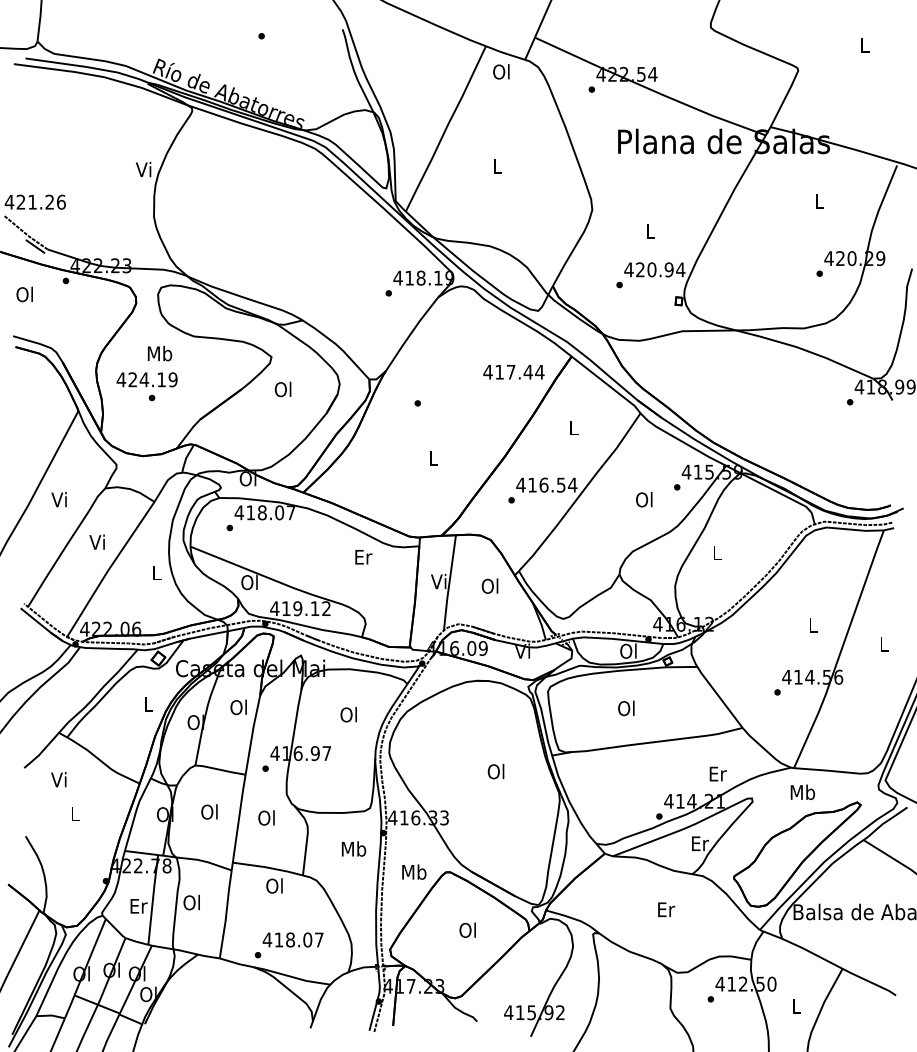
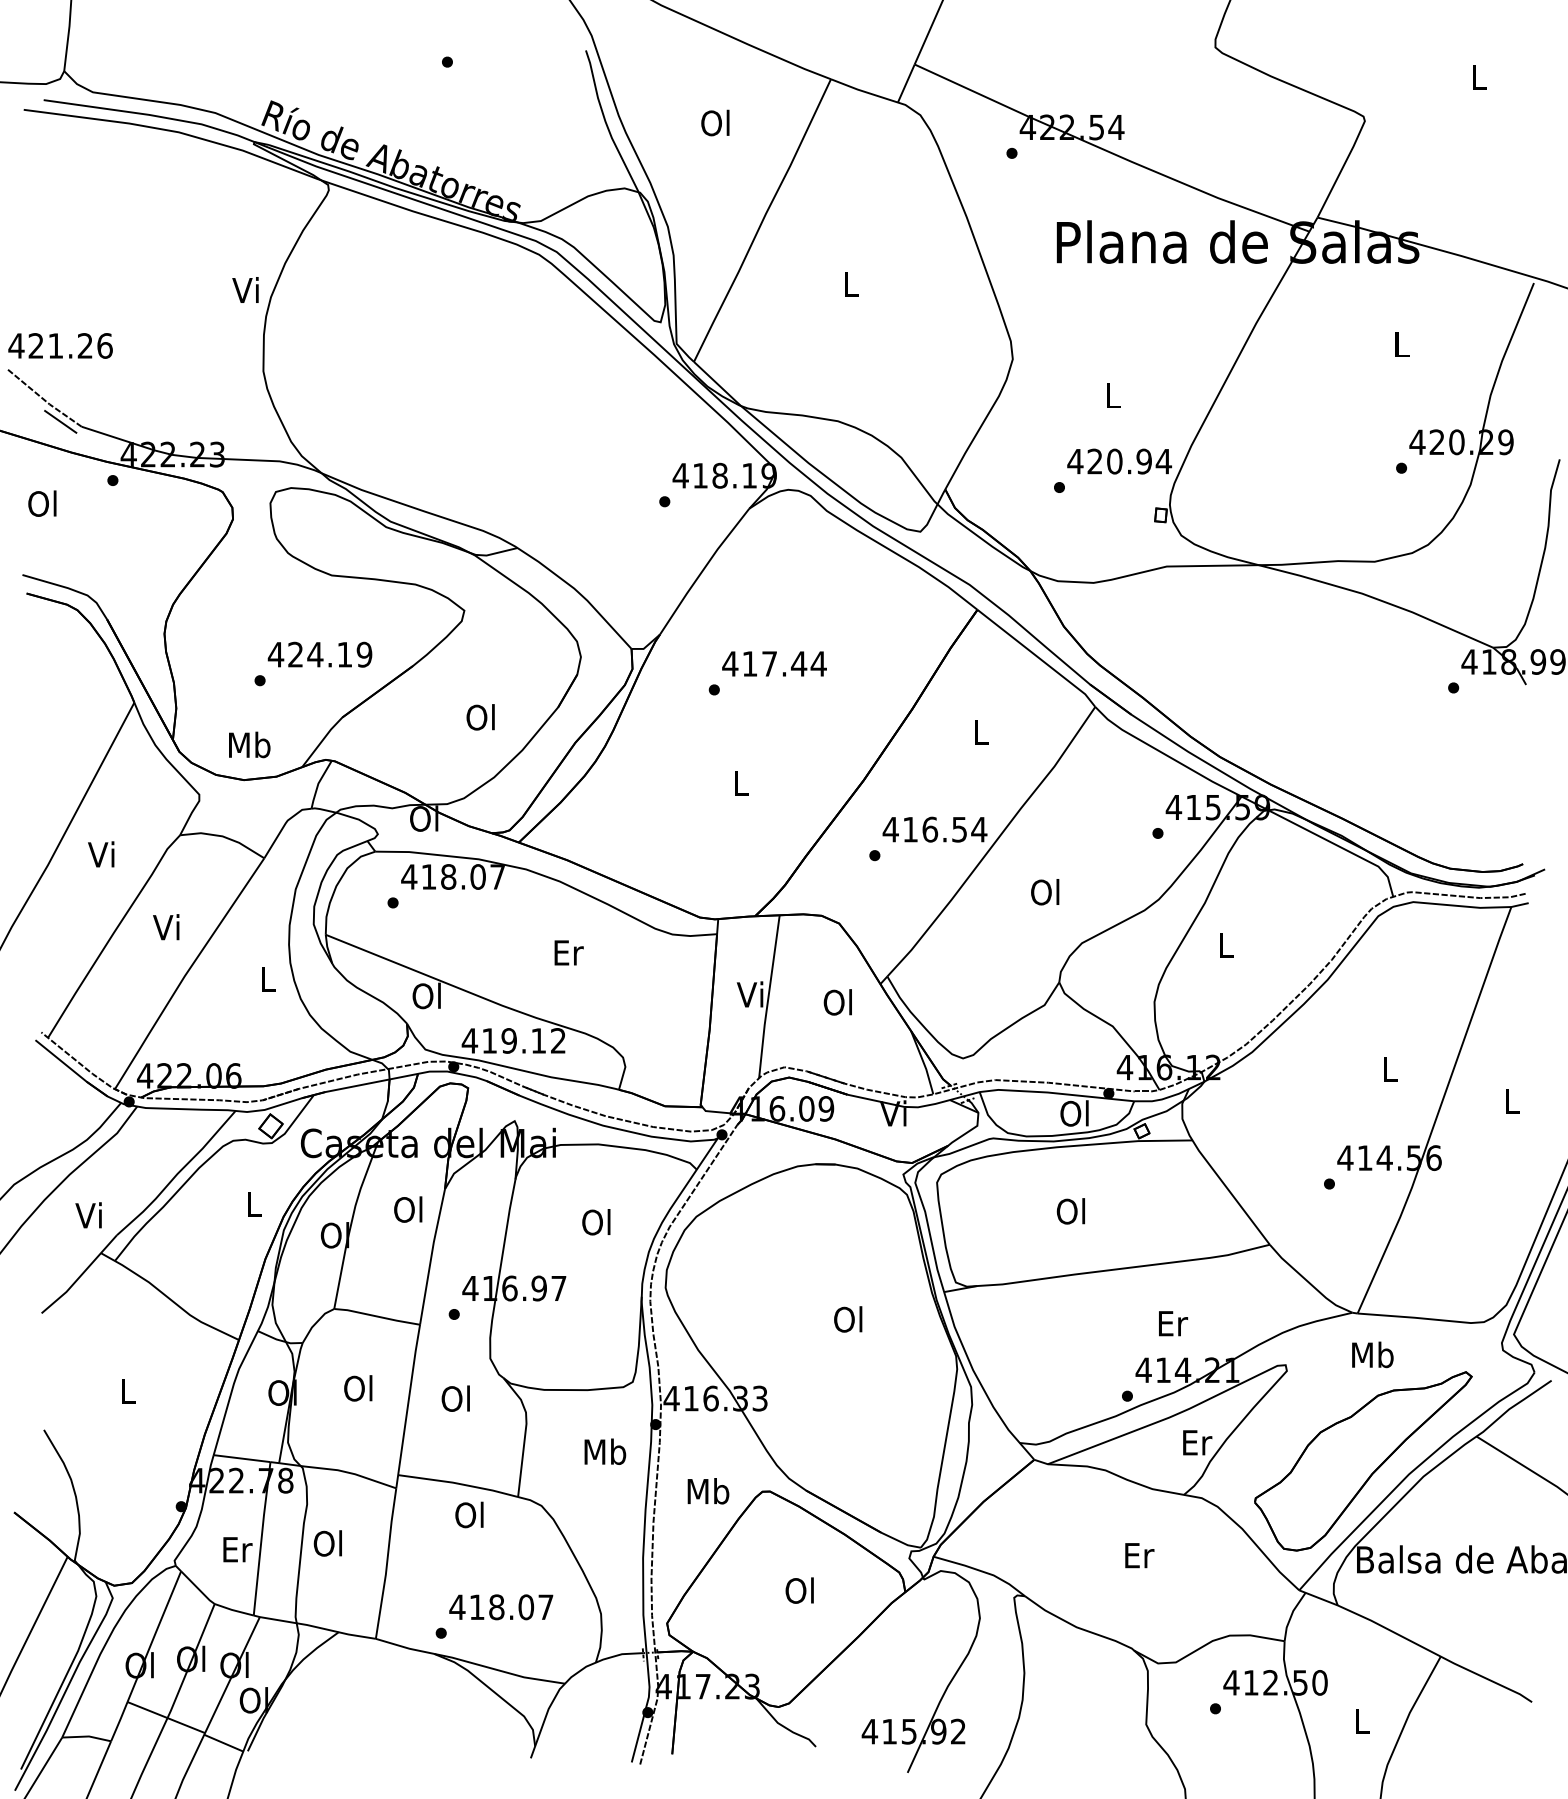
text: (501, 71) -> (715, 122), moved
text: (160, 353) -> (250, 744), moved
text: (513, 372) -> (773, 664), moved
text: (146, 379) -> (318, 654), moved
text: (282, 389) -> (479, 717), moved
text: (644, 499) -> (1045, 891), moved
text: (363, 557) -> (568, 953), moved
text: (717, 773) -> (1172, 1322), moved
text: (58, 779) -> (88, 1214), moved

